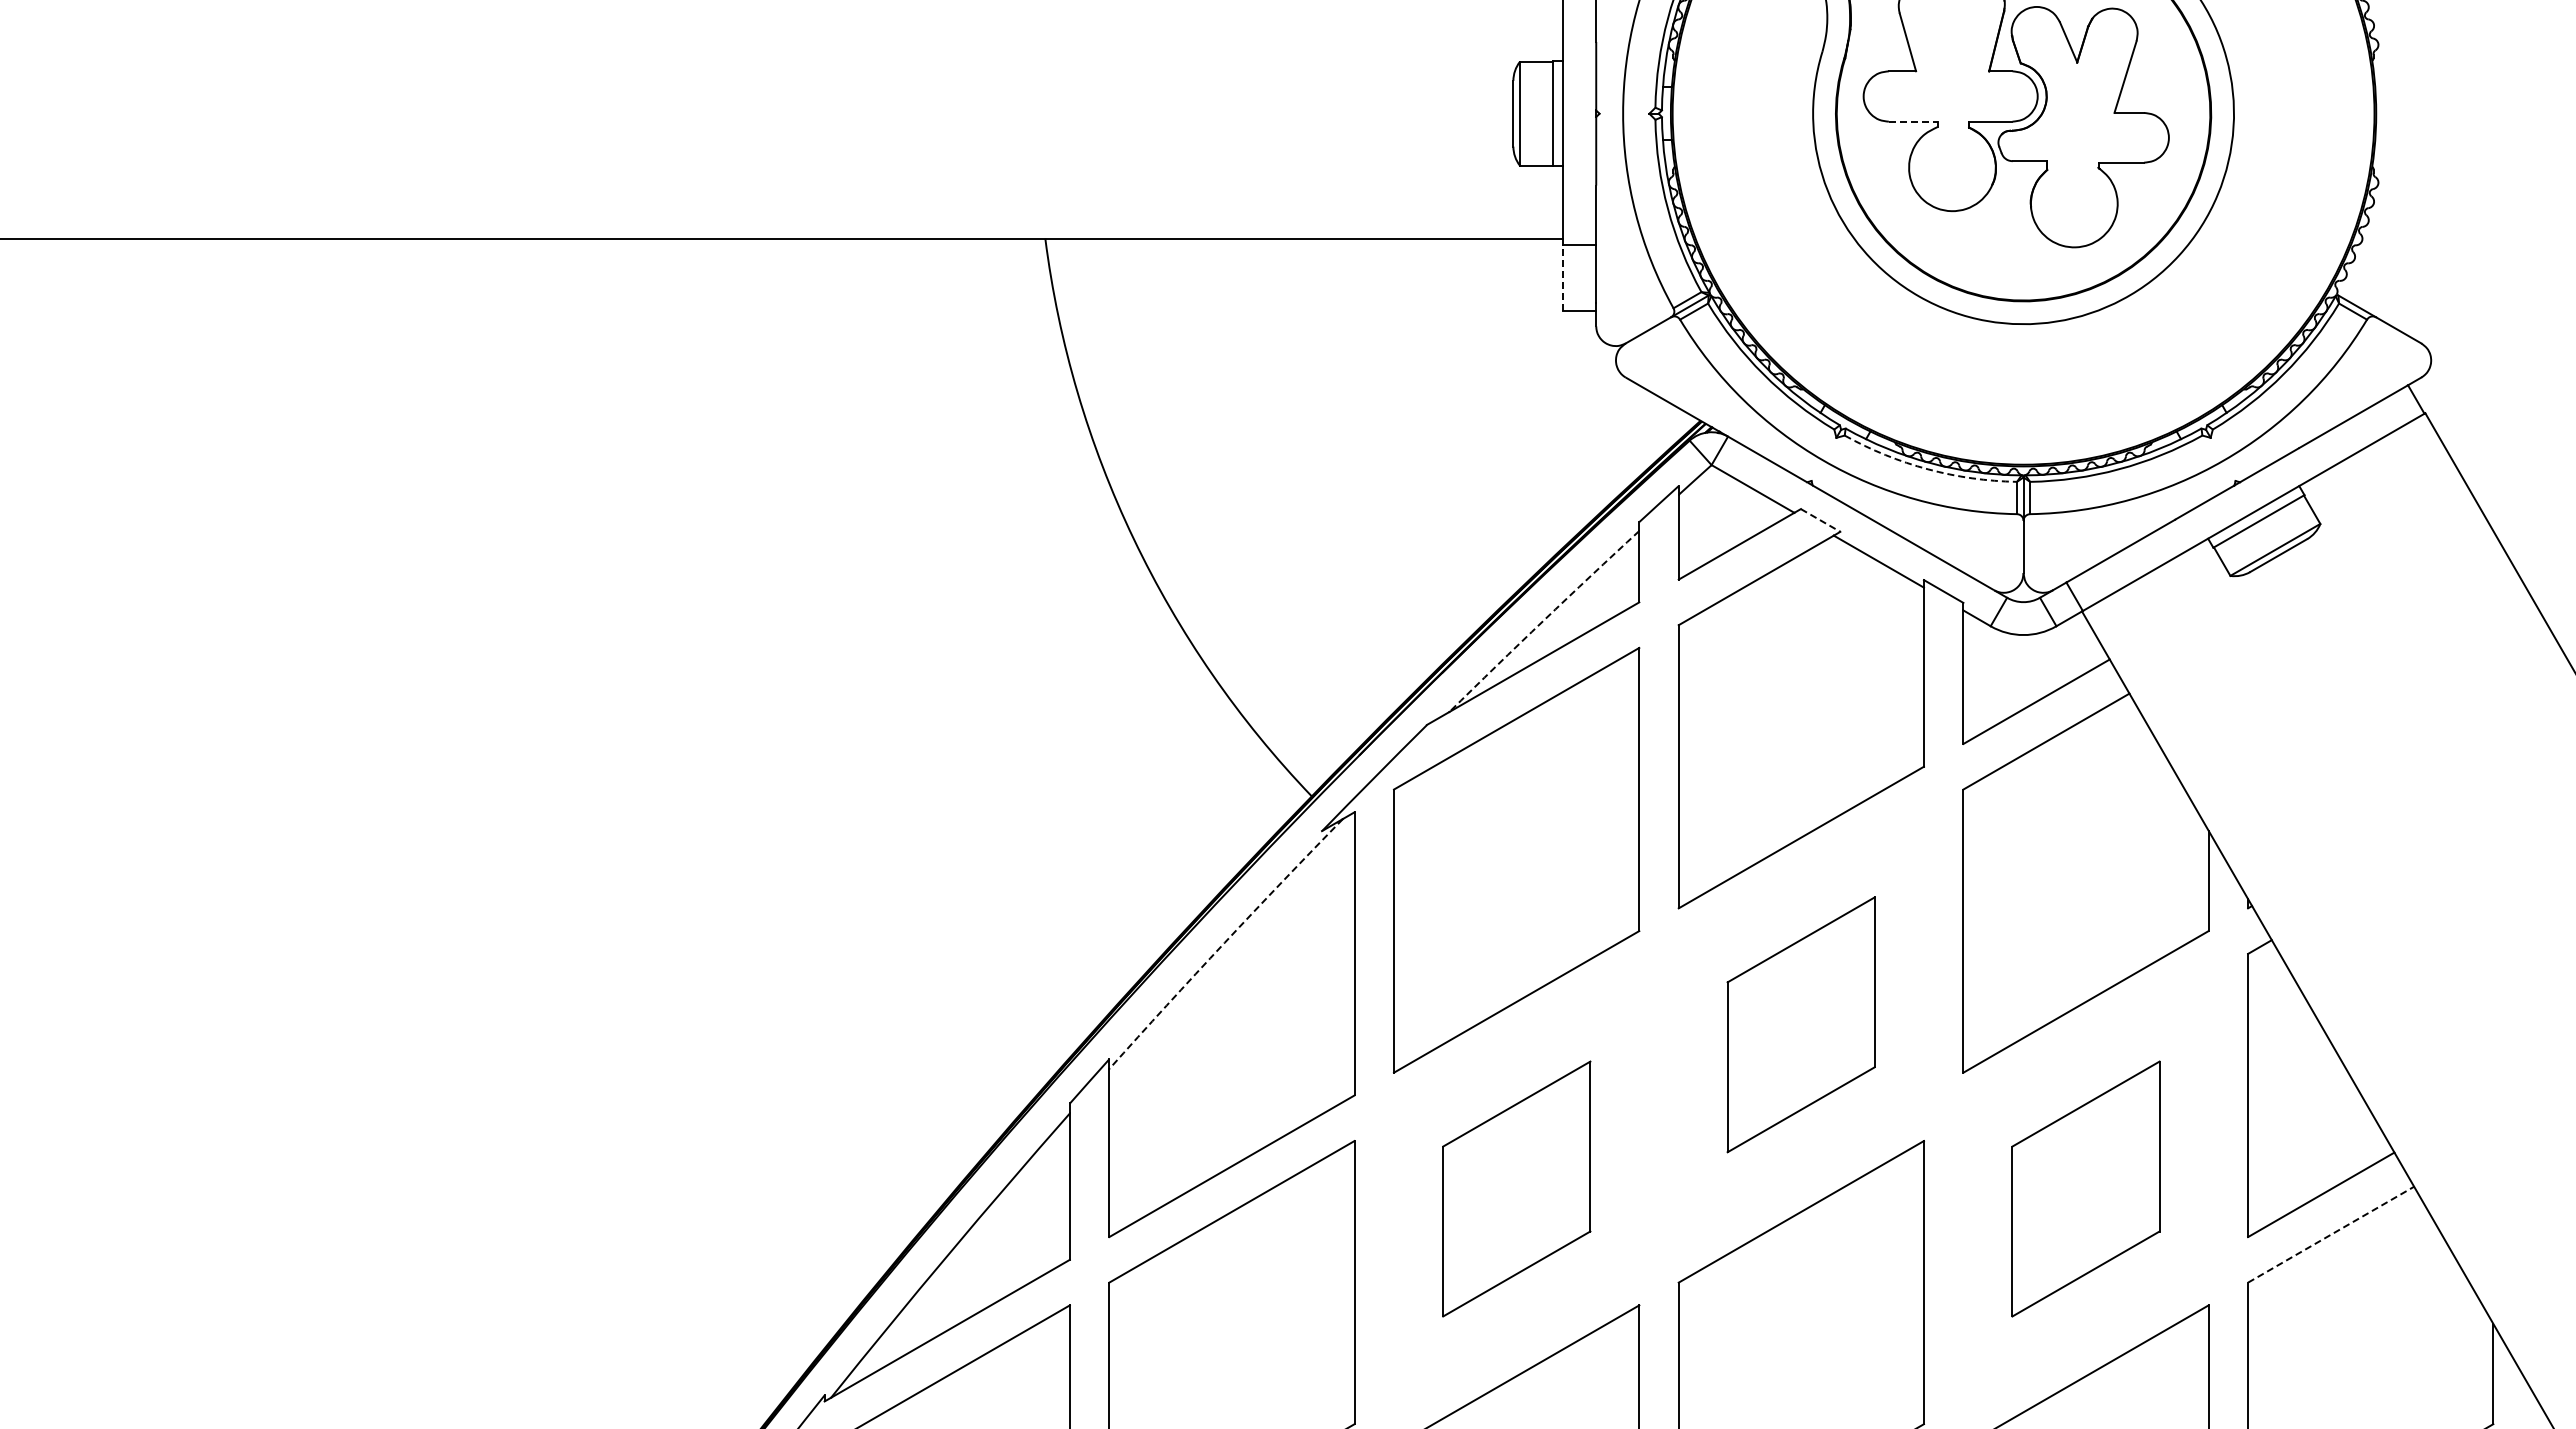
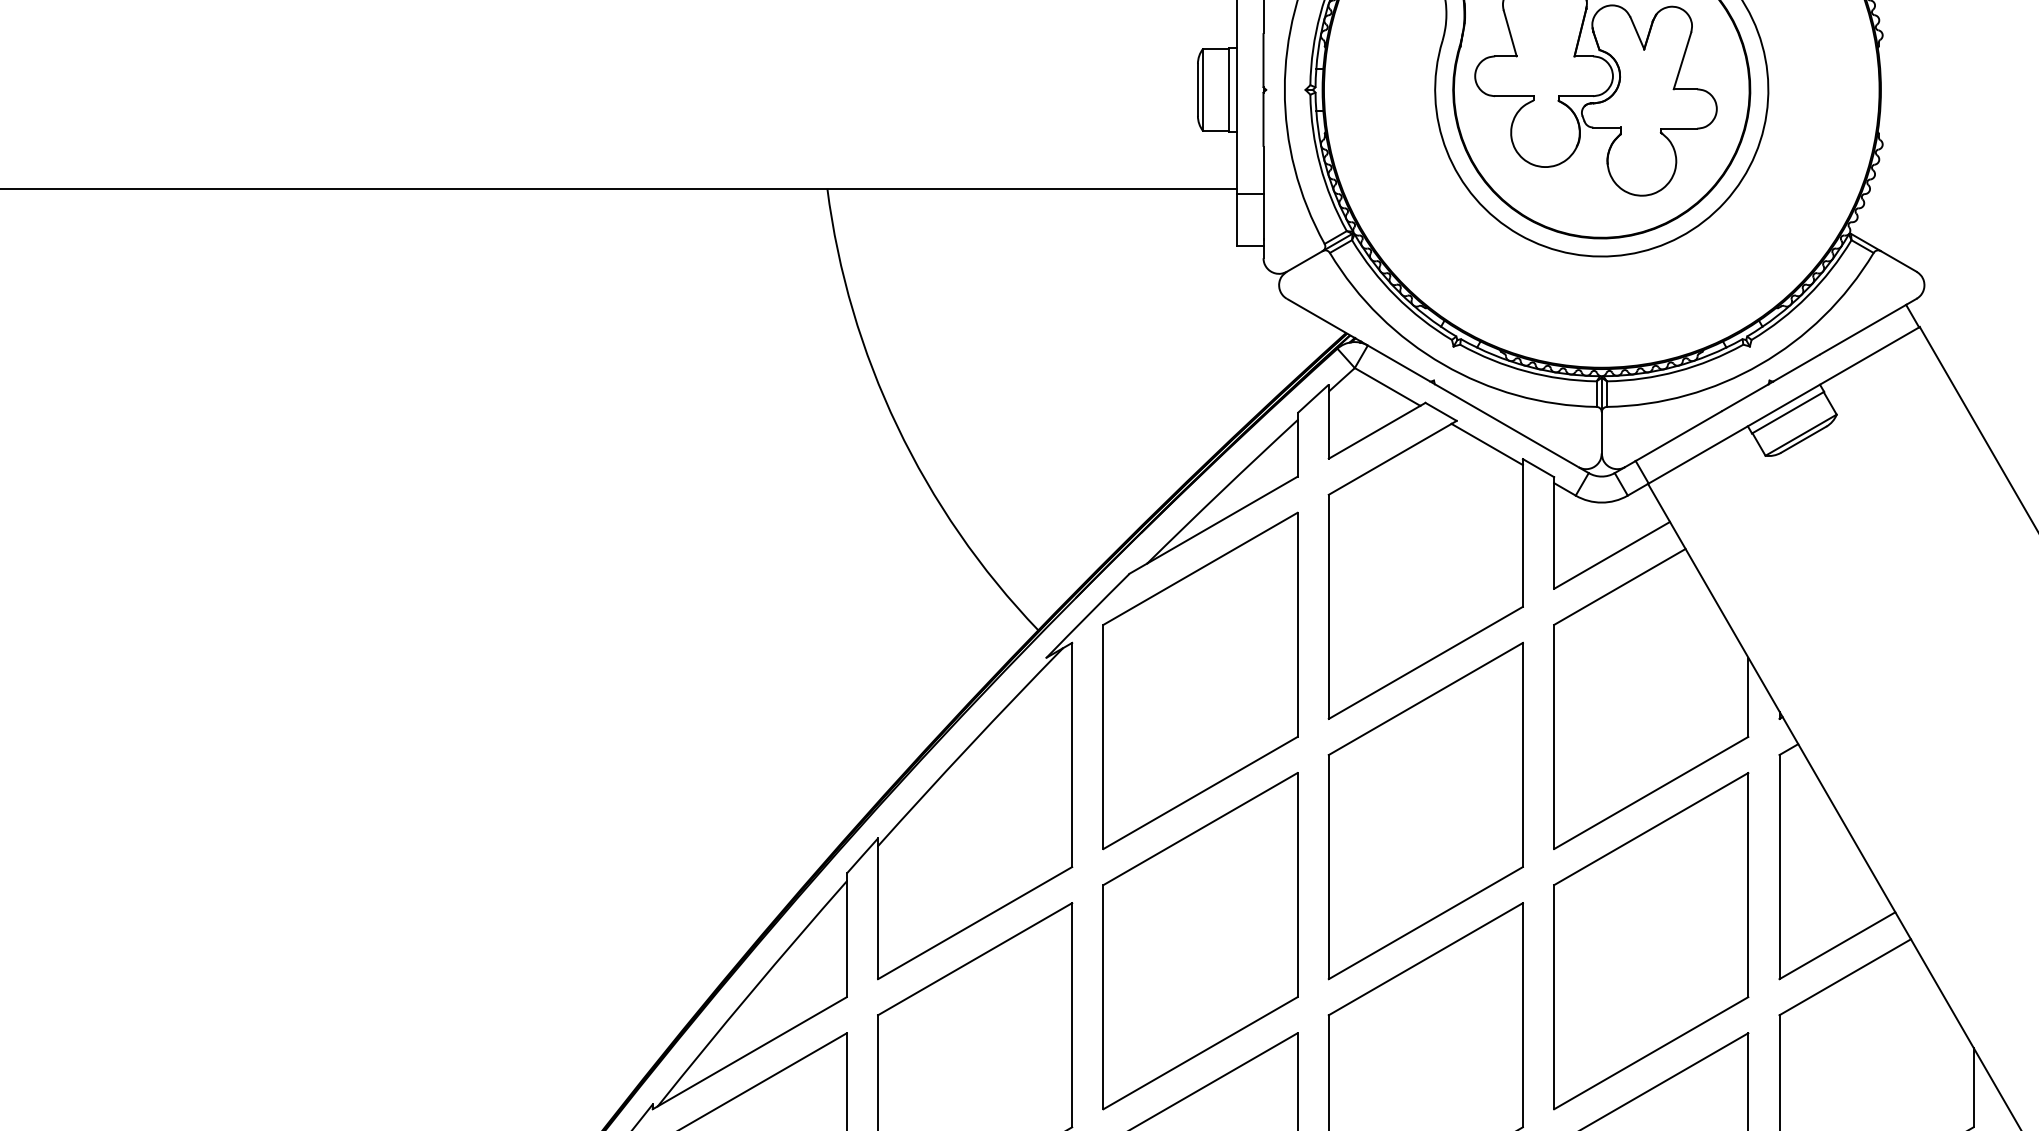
line: (1913, 121) -> (1514, 96), dashed -> solid
line: (1563, 278) -> (1237, 220), dashed -> solid
arc: (1928, 469) -> (1526, 371), dashed -> solid
line: (1820, 520) -> (1441, 411), dashed -> solid
arc: (1543, 620) -> (1221, 491), dashed -> solid
arc: (1224, 942) -> (969, 745), dashed -> solid
part: (1800, 1024) -> (1425, 810), size x1.67
part: (1516, 1188) -> (1200, 940), size x1.67
part: (2085, 1188) -> (1650, 940), size x1.67
line: (2331, 1234) -> (1845, 977), dashed -> solid

